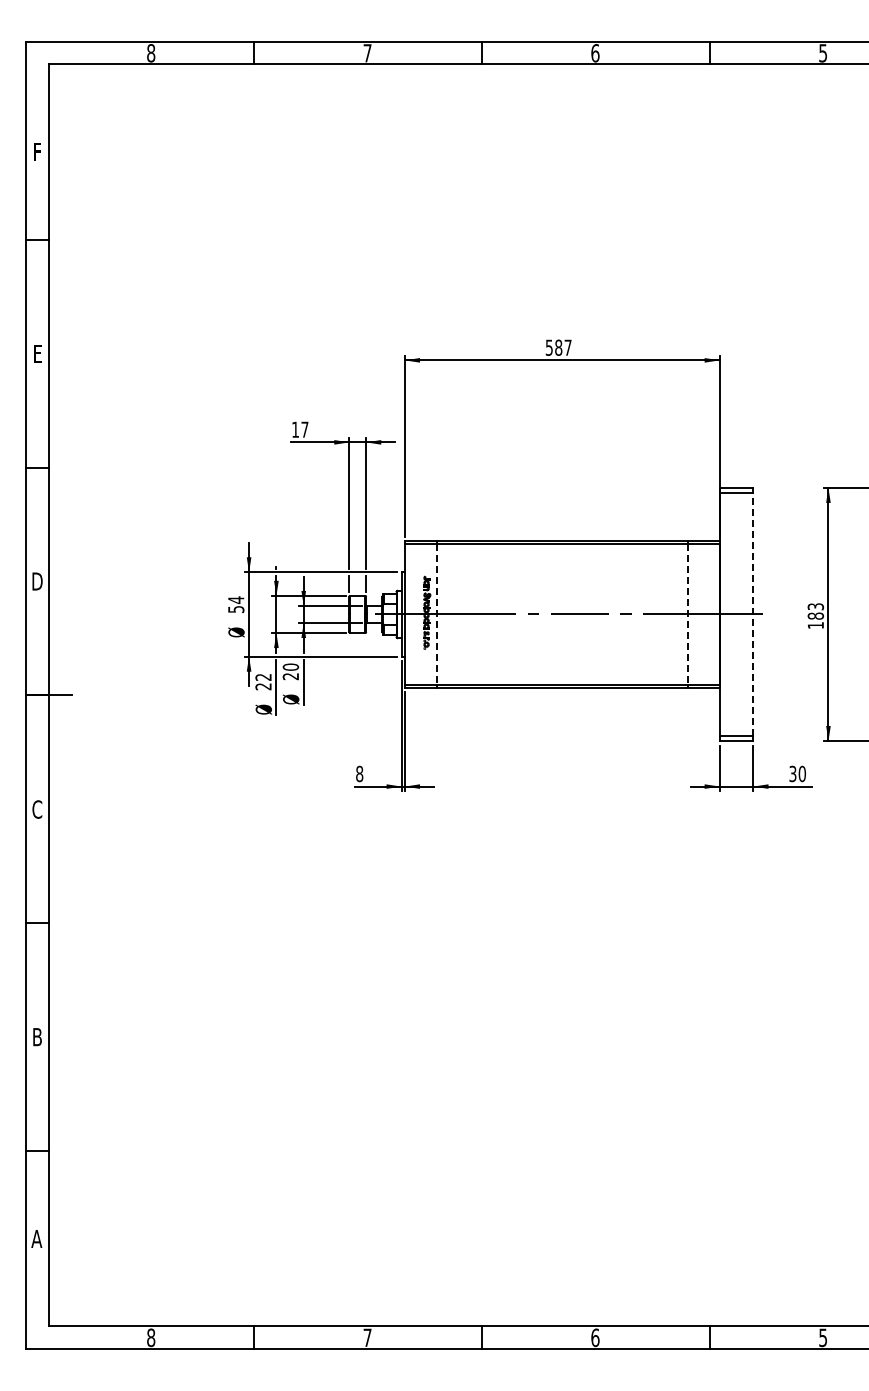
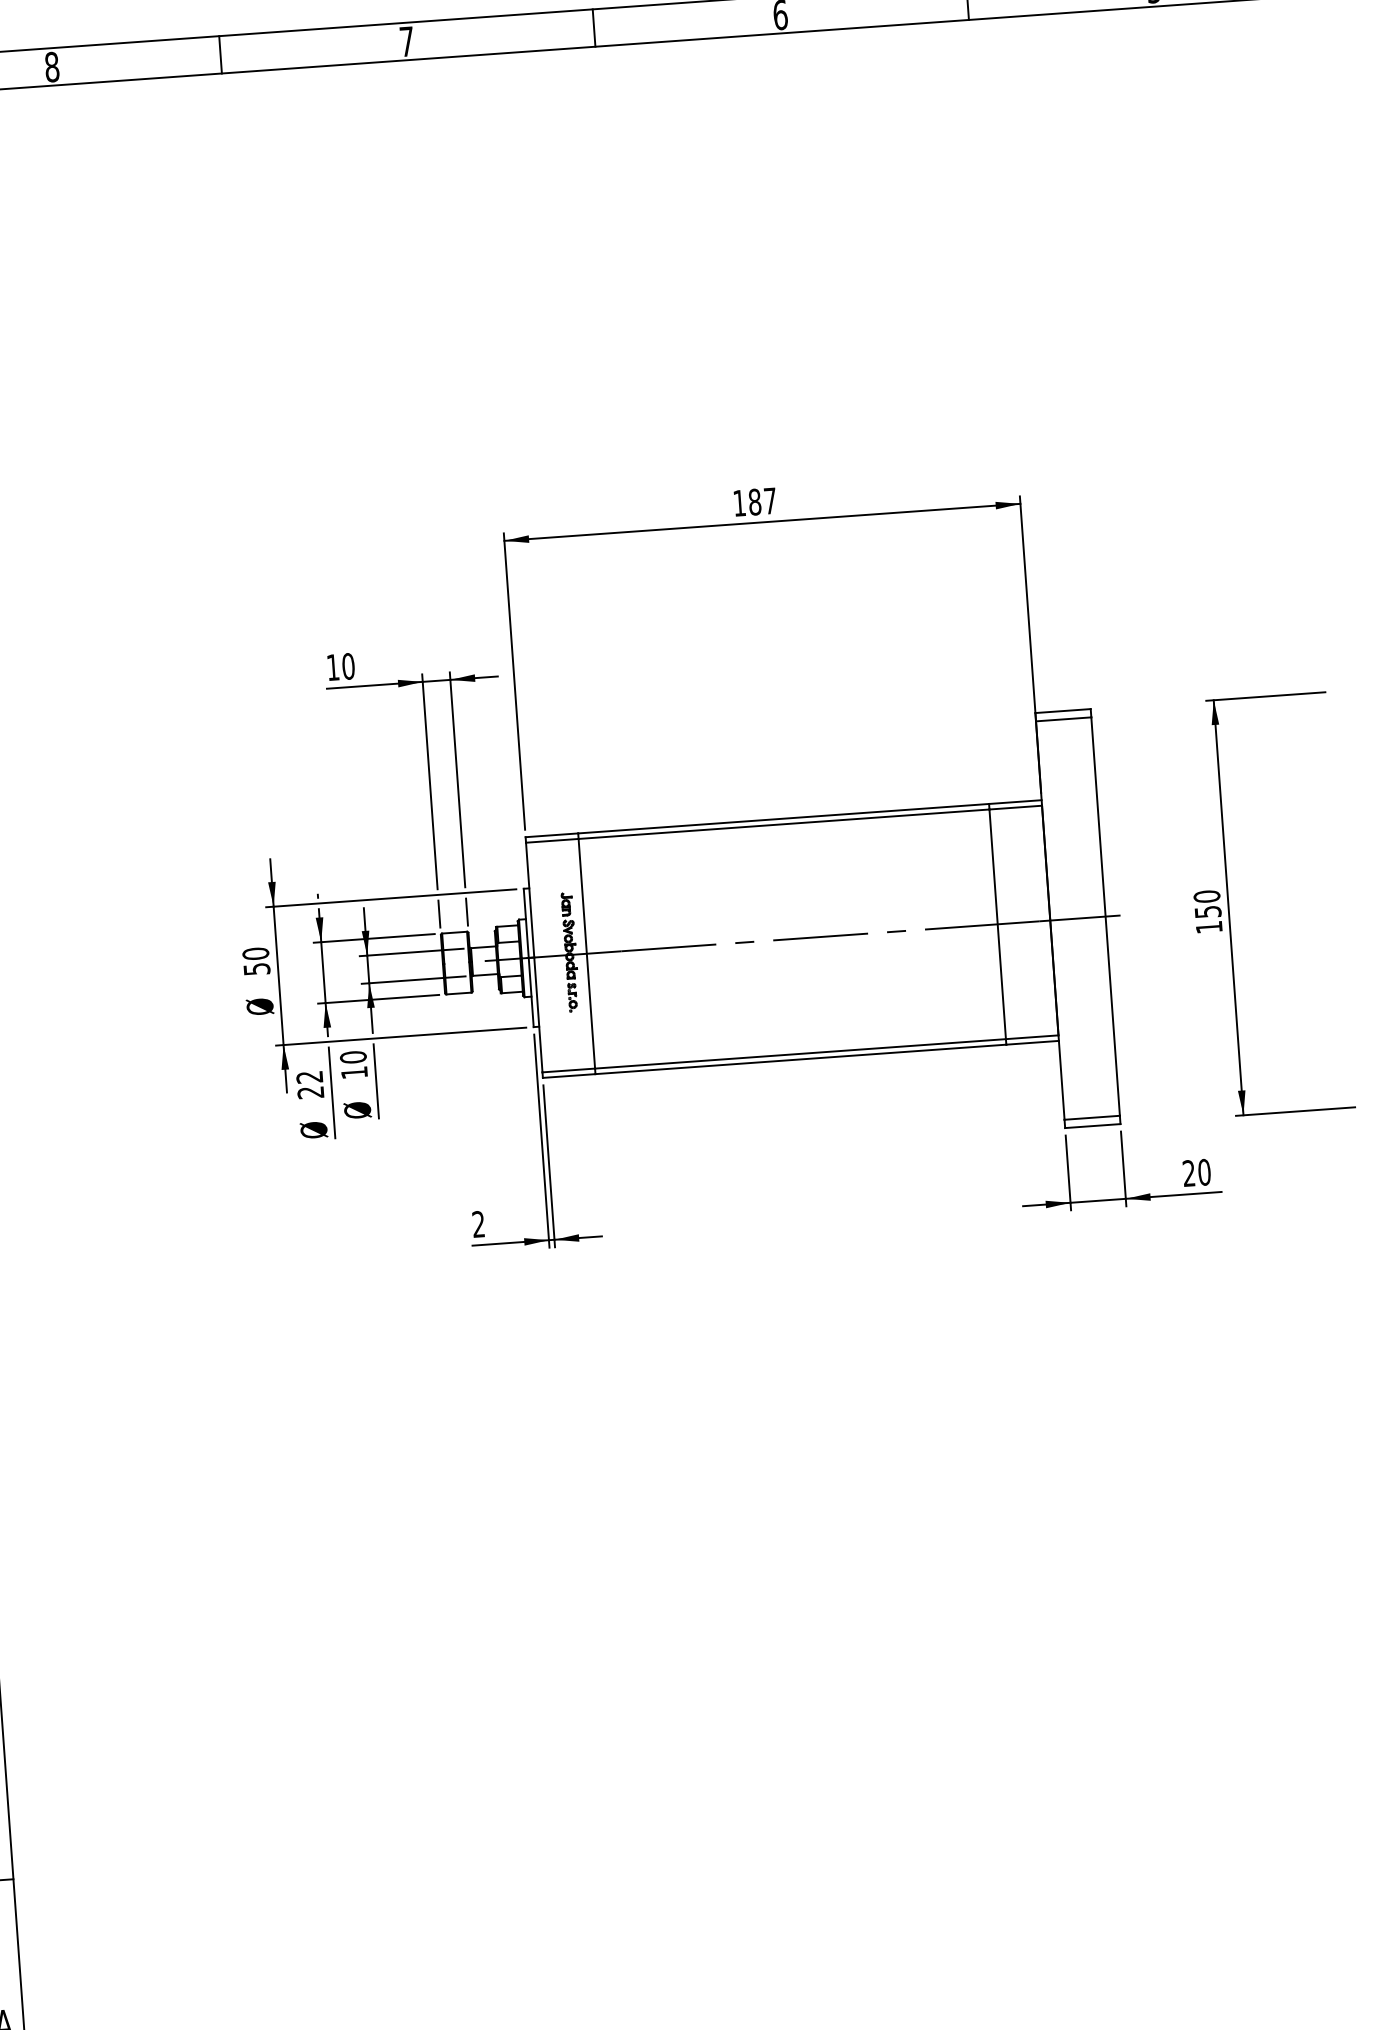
text: (548, 347) -> (738, 502), 587 -> 187
text: (304, 429) -> (347, 666), 17 -> 10
text: (236, 600) -> (256, 954), 54 -> 50
text: (815, 611) -> (1207, 904), 183 -> 150
line: (753, 613) -> (1105, 914), dashed -> solid
line: (437, 614) -> (587, 953), dashed -> solid
line: (687, 614) -> (997, 924), dashed -> solid
text: (290, 676) -> (353, 1072), 20 -> 10
text: (359, 773) -> (478, 1223), 8 -> 2
text: (792, 774) -> (1188, 1174), 30 -> 20

